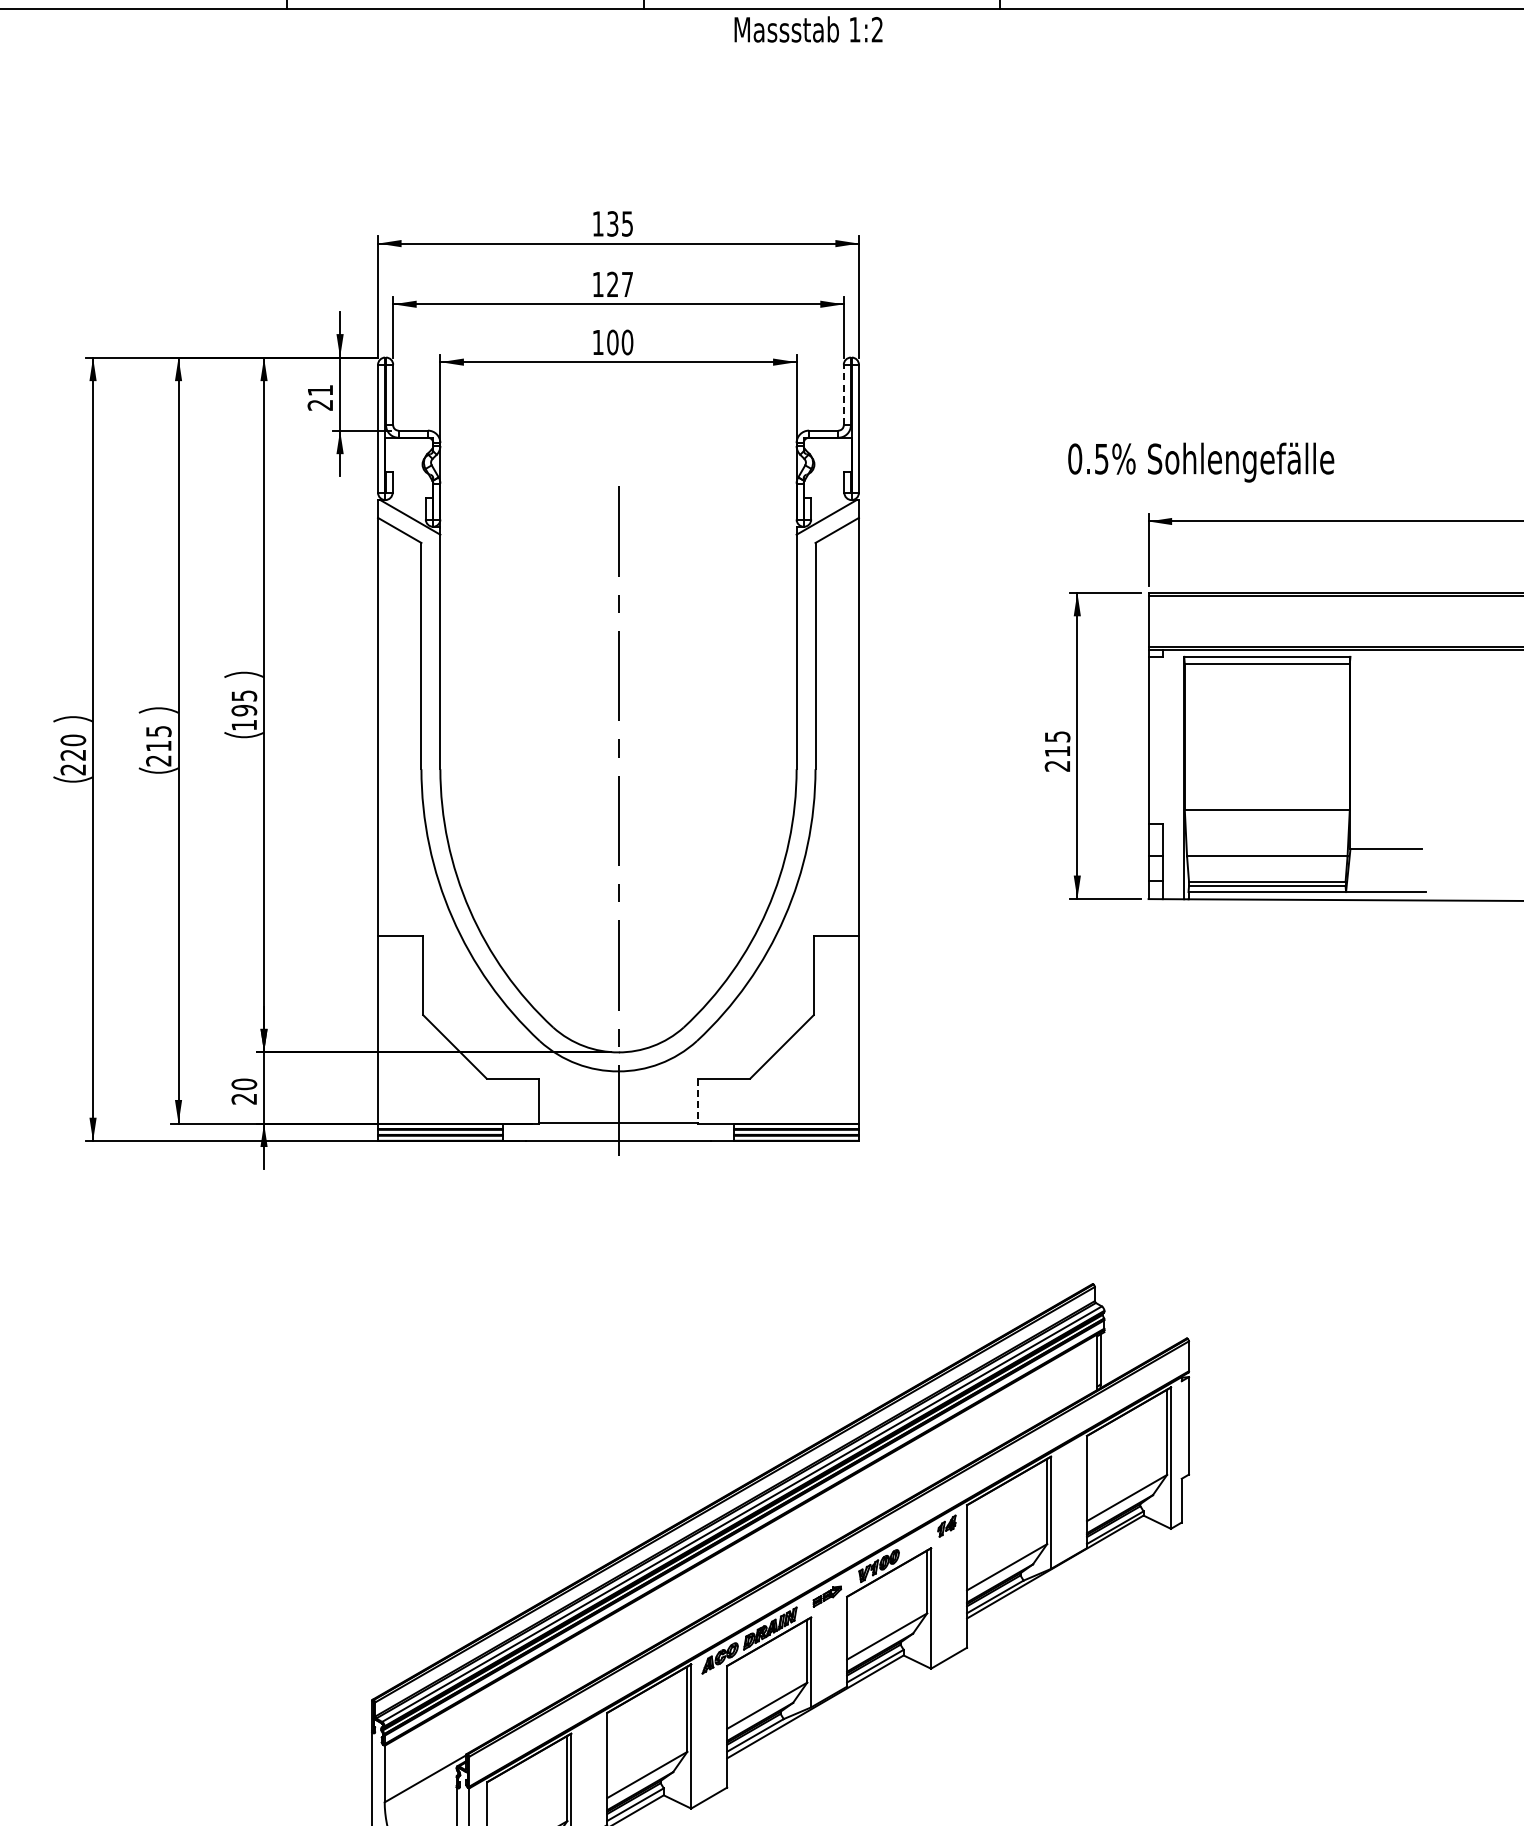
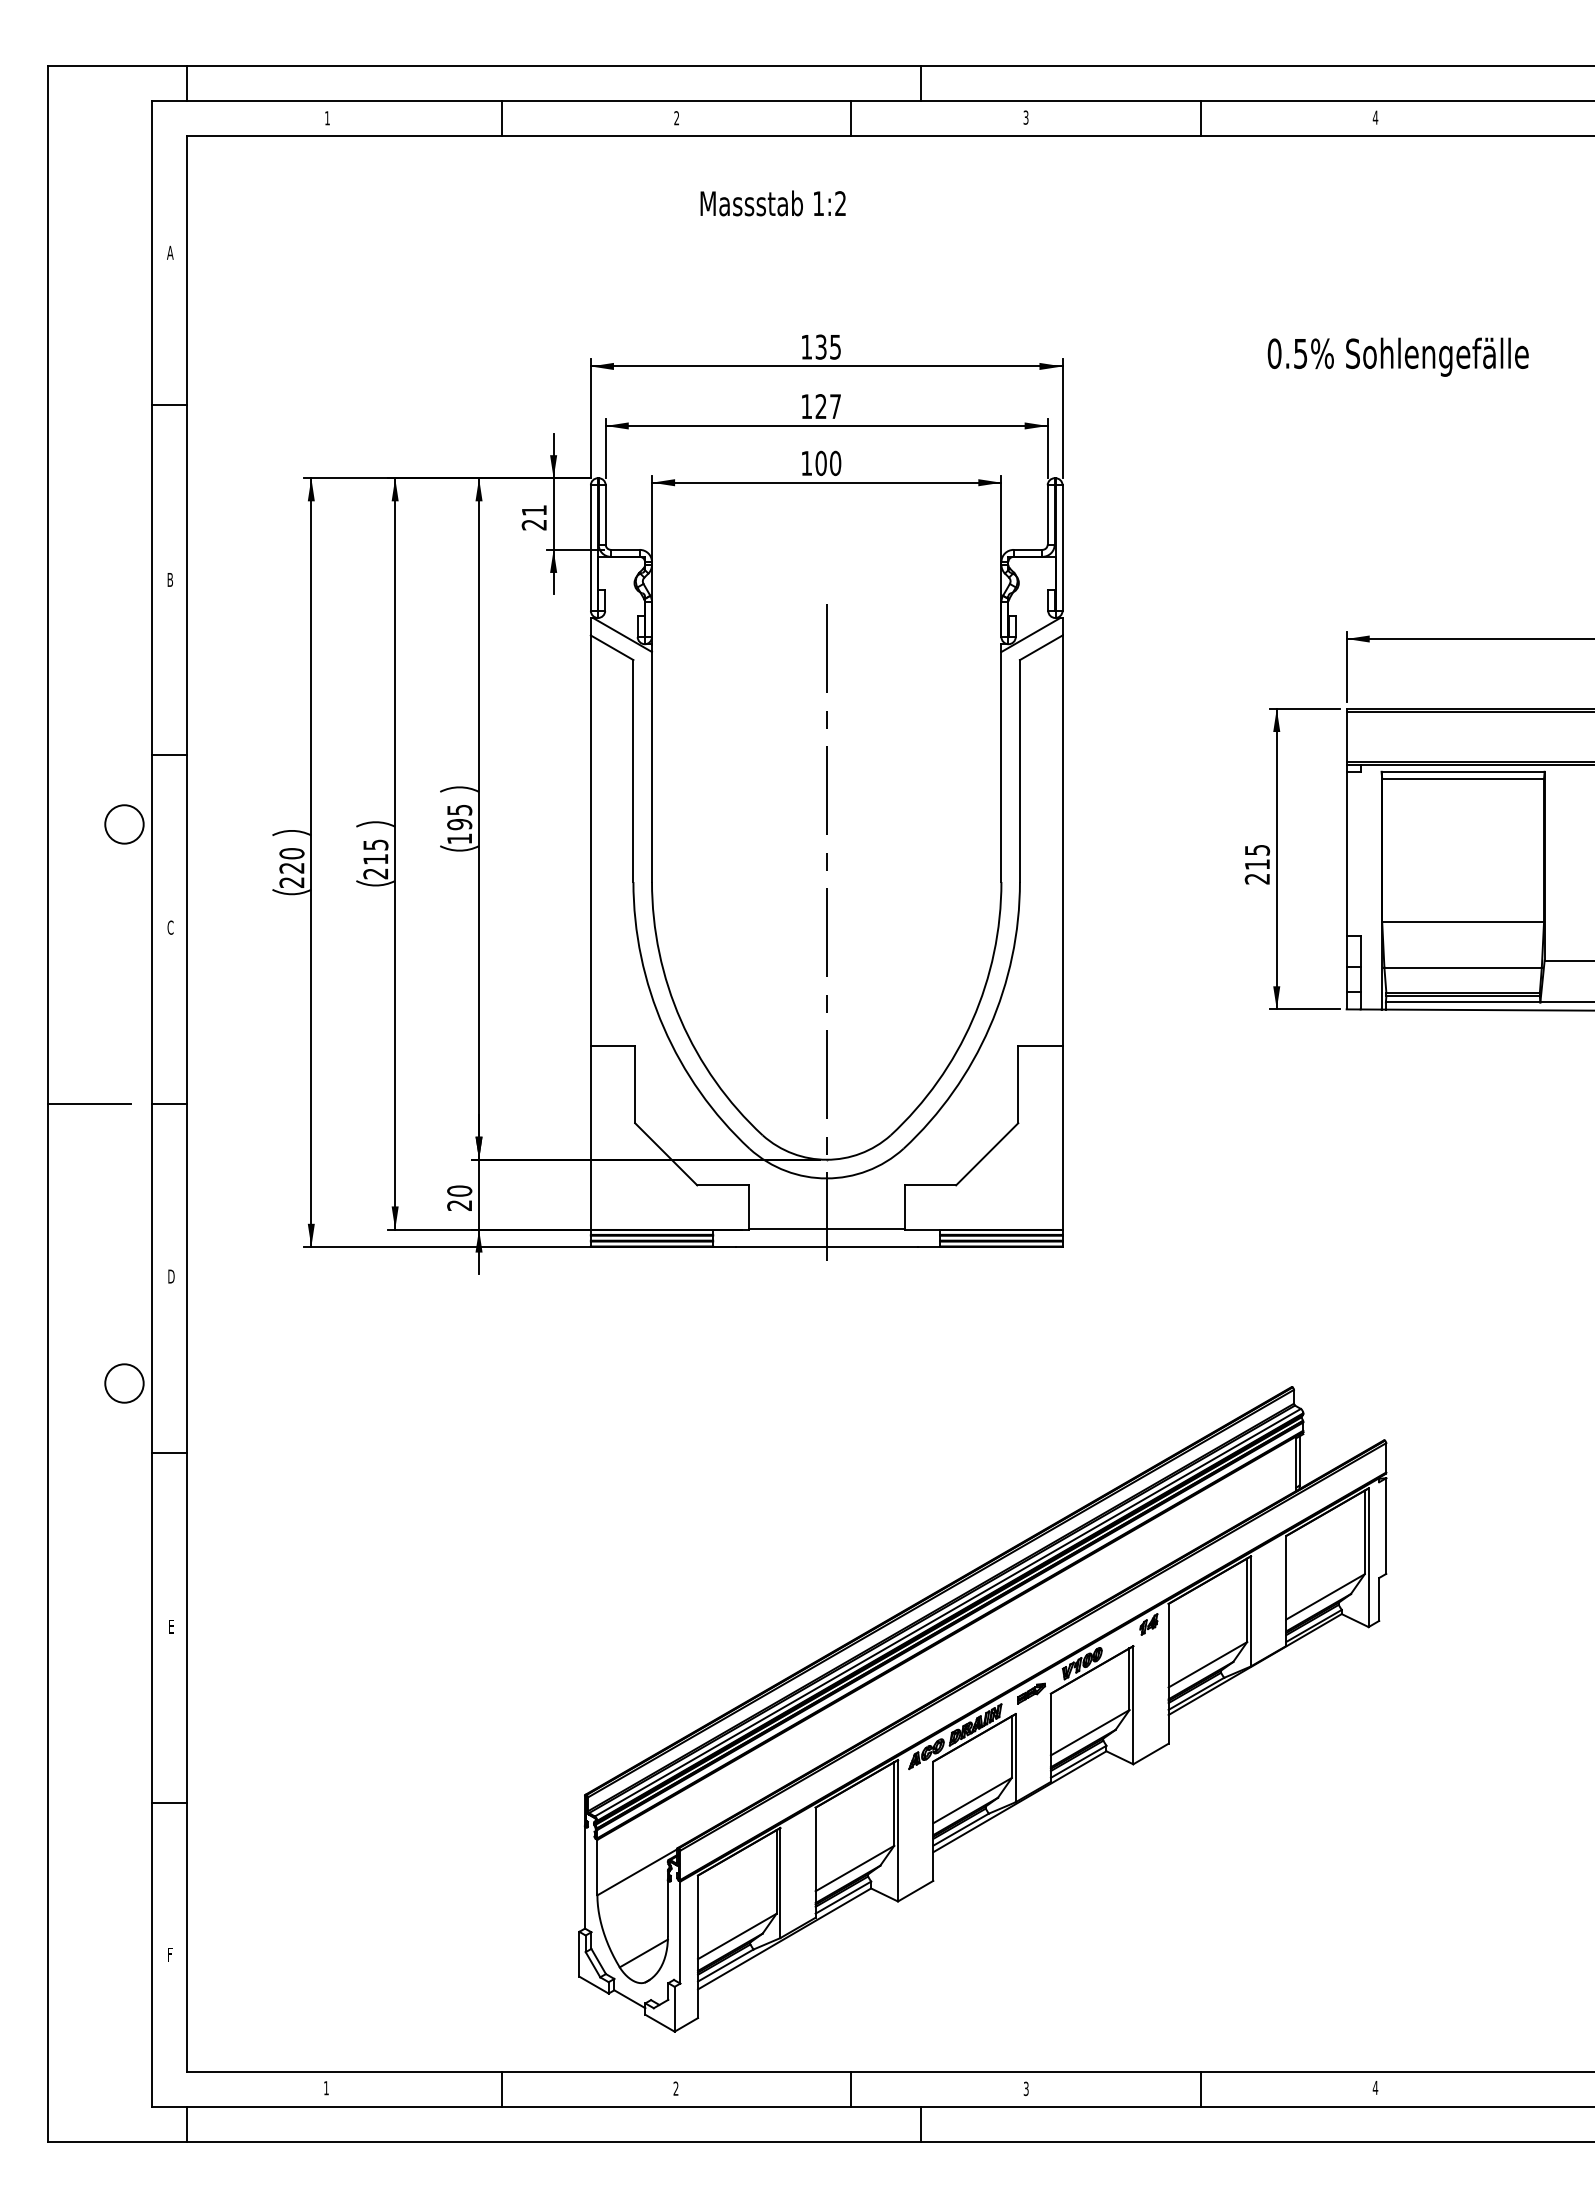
text: (807, 29) -> (772, 203), moved
line: (843, 394) -> (1047, 514), dashed -> solid
text: (1200, 461) -> (1397, 356), moved
line: (697, 1101) -> (904, 1207), dashed -> solid

